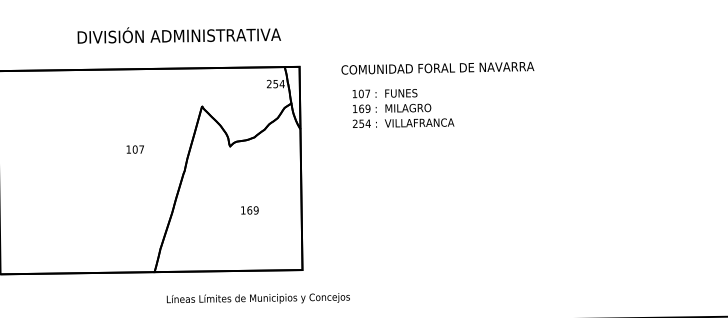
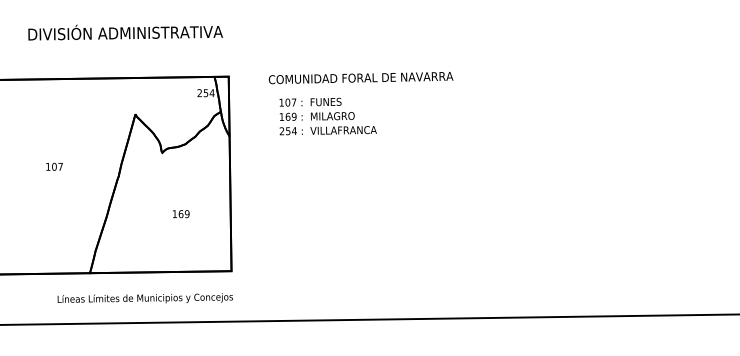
text: (179, 35) -> (125, 32), moved
text: (135, 149) -> (54, 166), moved
text: (257, 298) -> (144, 298), moved

